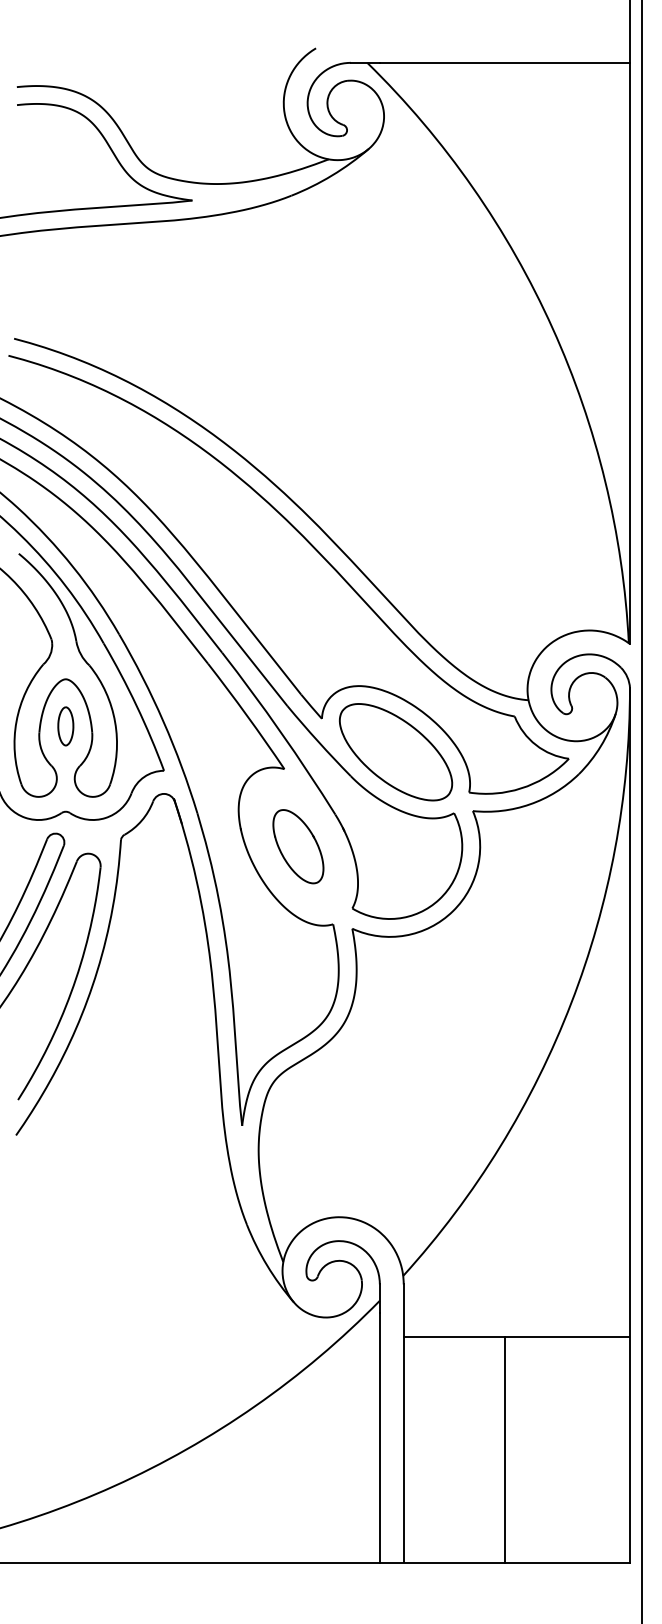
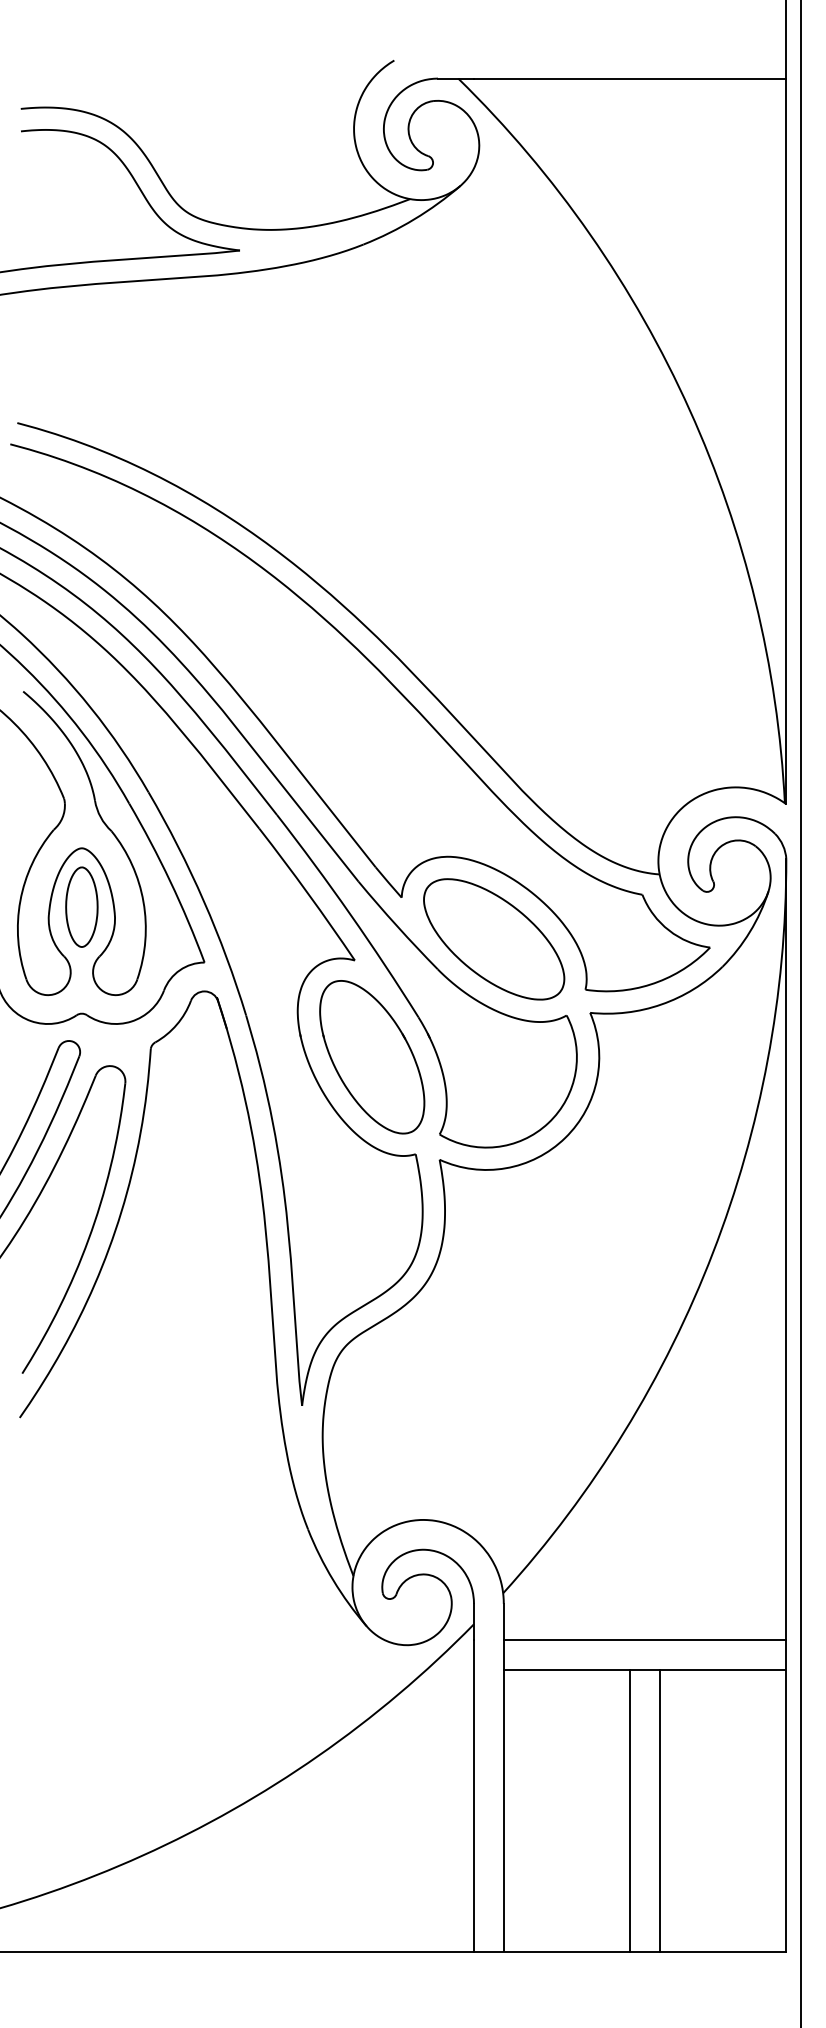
part: (65, 725) -> (81, 906), size x1.67
part: (298, 846) -> (372, 1057), size x1.67
line: (516, 1312) -> (644, 1639), added
line: (528, 1449) -> (659, 1810), added

